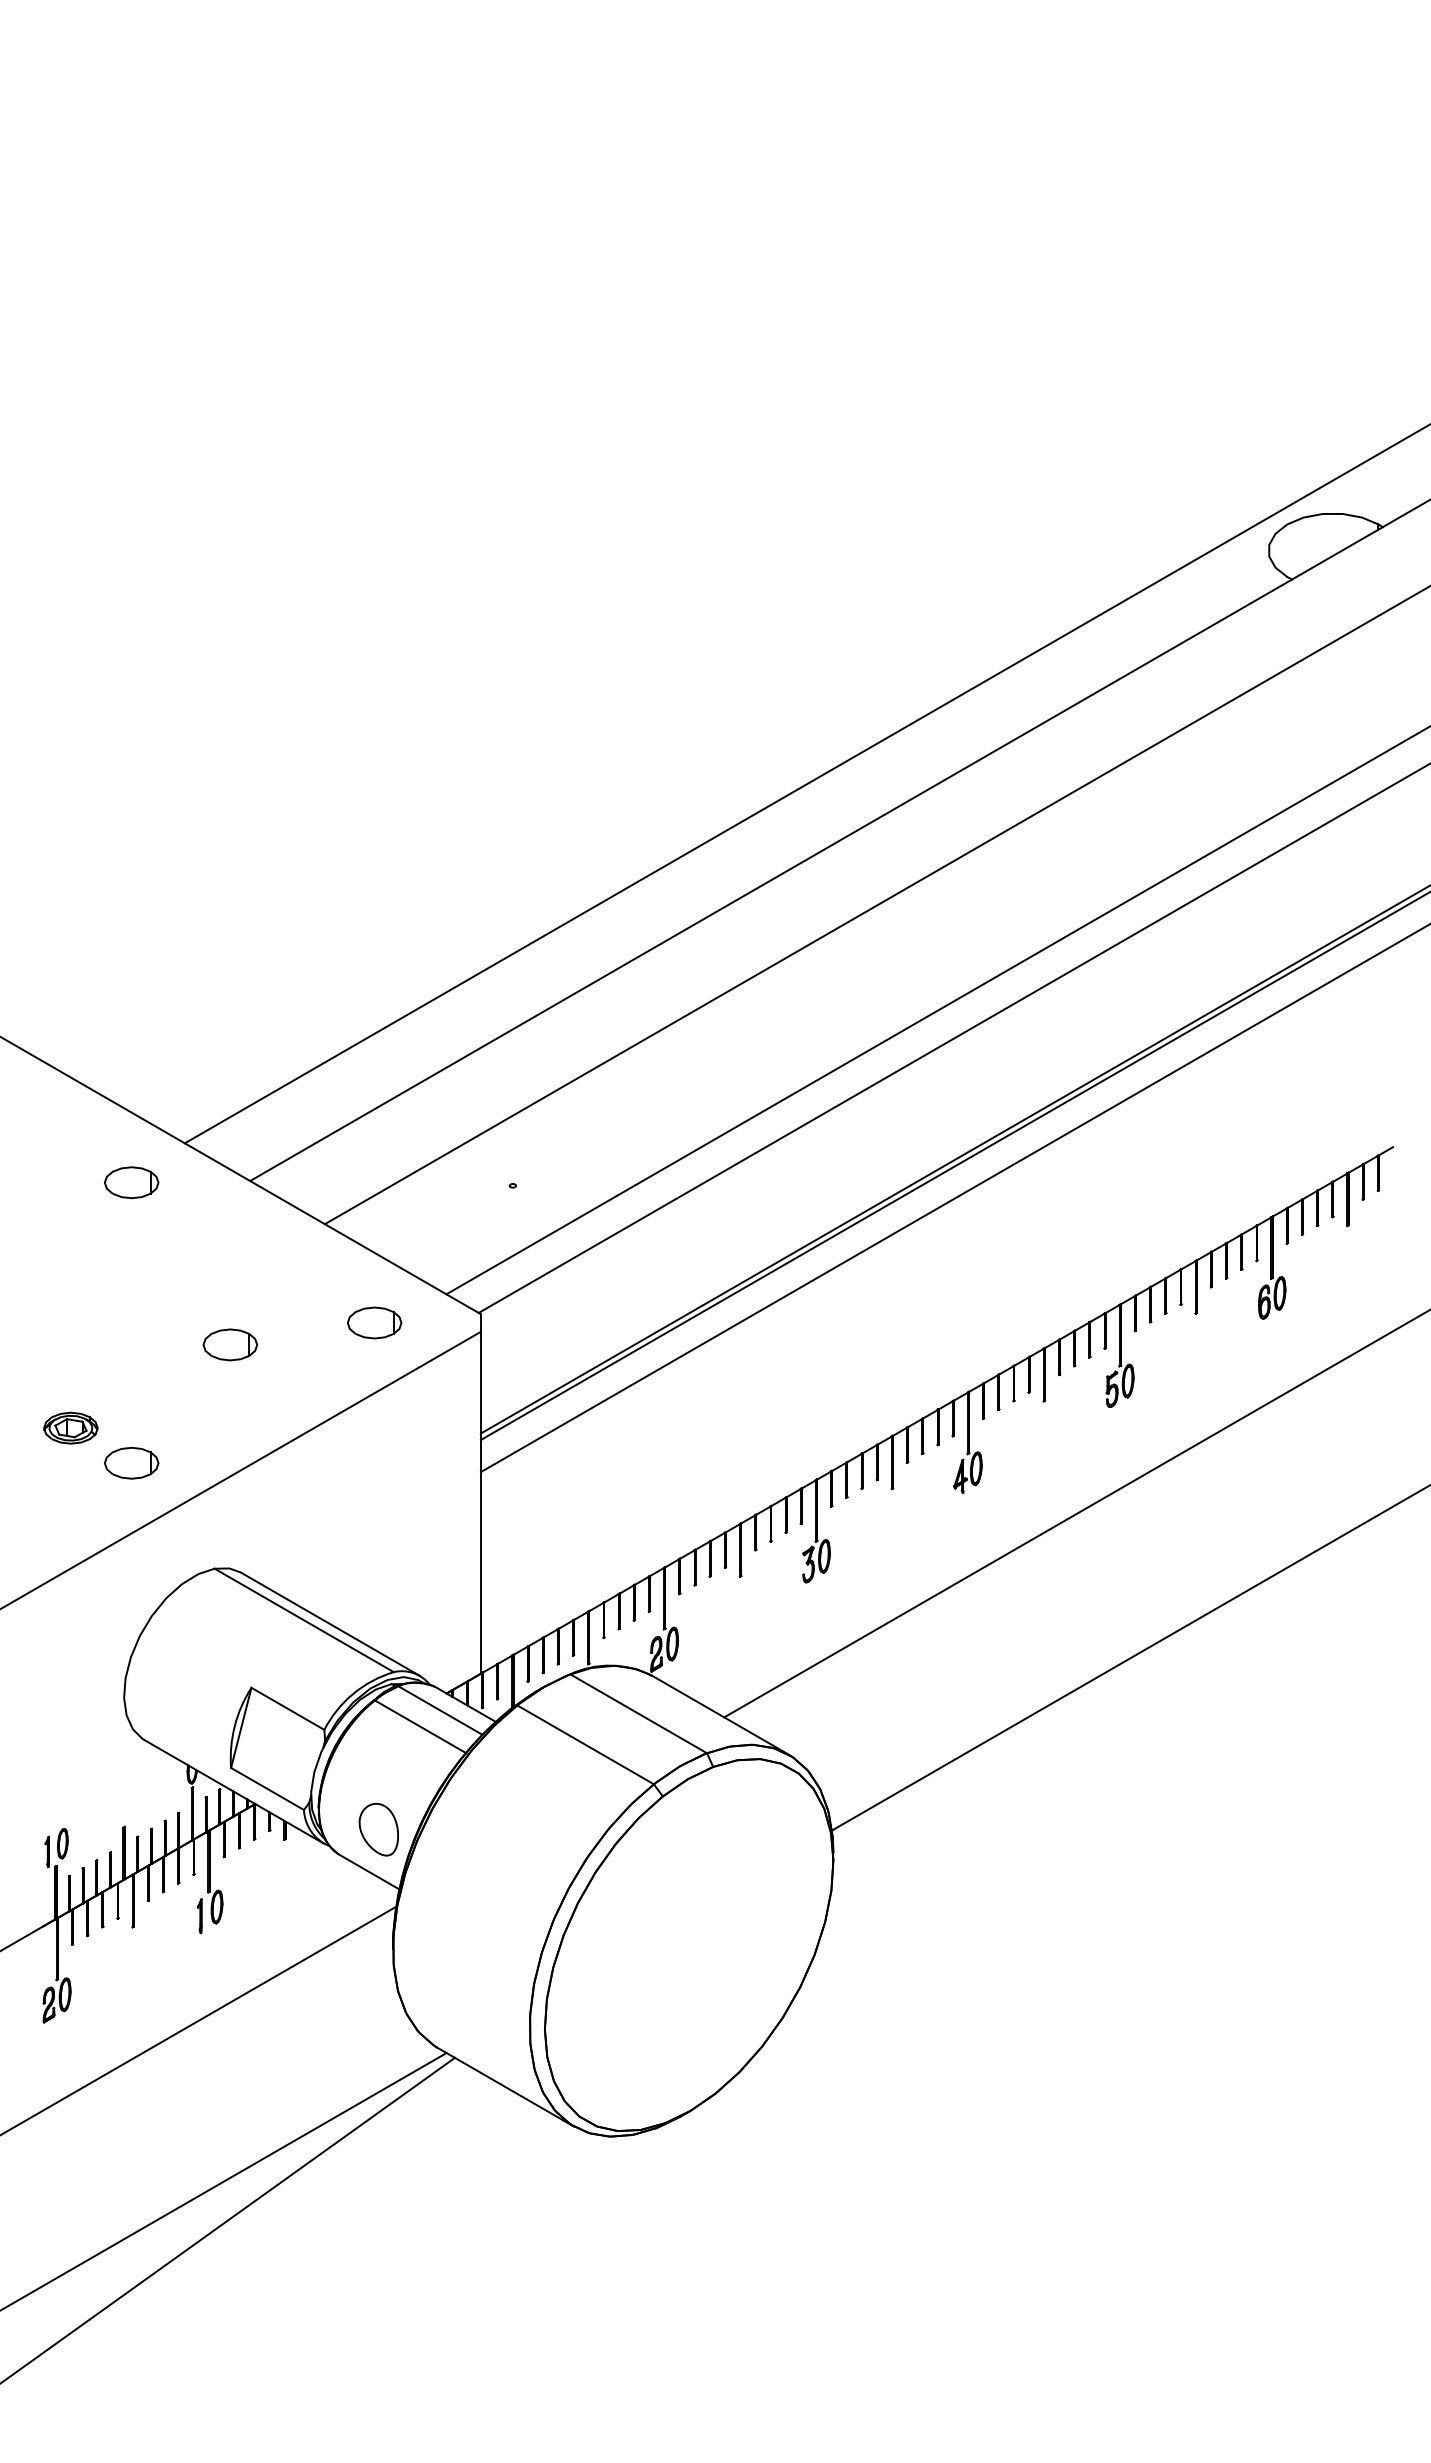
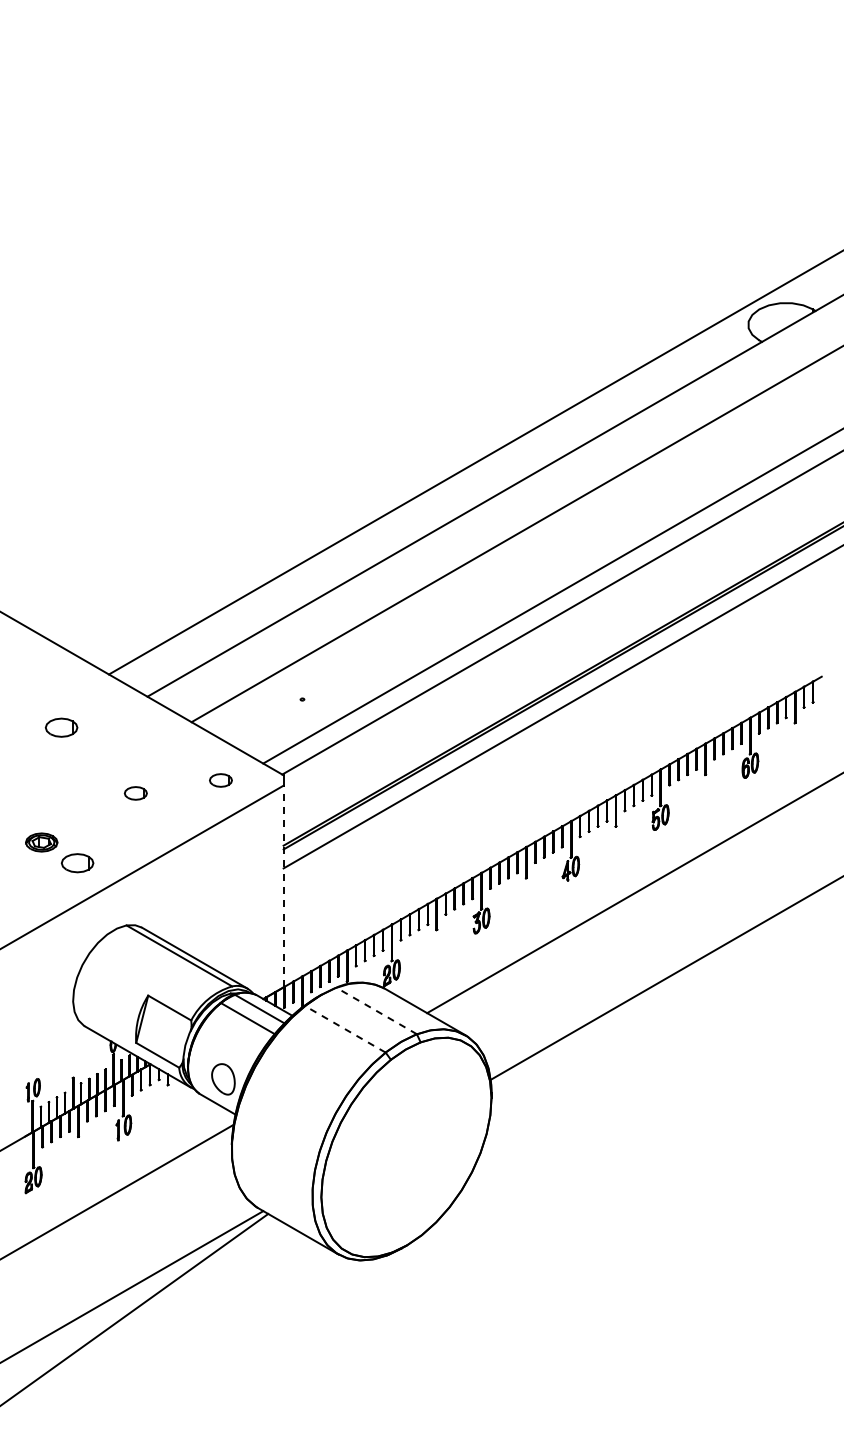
part: (131, 1182) -> (61, 727), moved
part: (373, 1323) -> (220, 780), size x0.7
part: (229, 1345) -> (135, 793), size x0.7
line: (480, 1502) -> (283, 886), solid -> dashed
line: (638, 1712) -> (376, 1010), solid -> dashed
line: (585, 1745) -> (345, 1029), solid -> dashed

